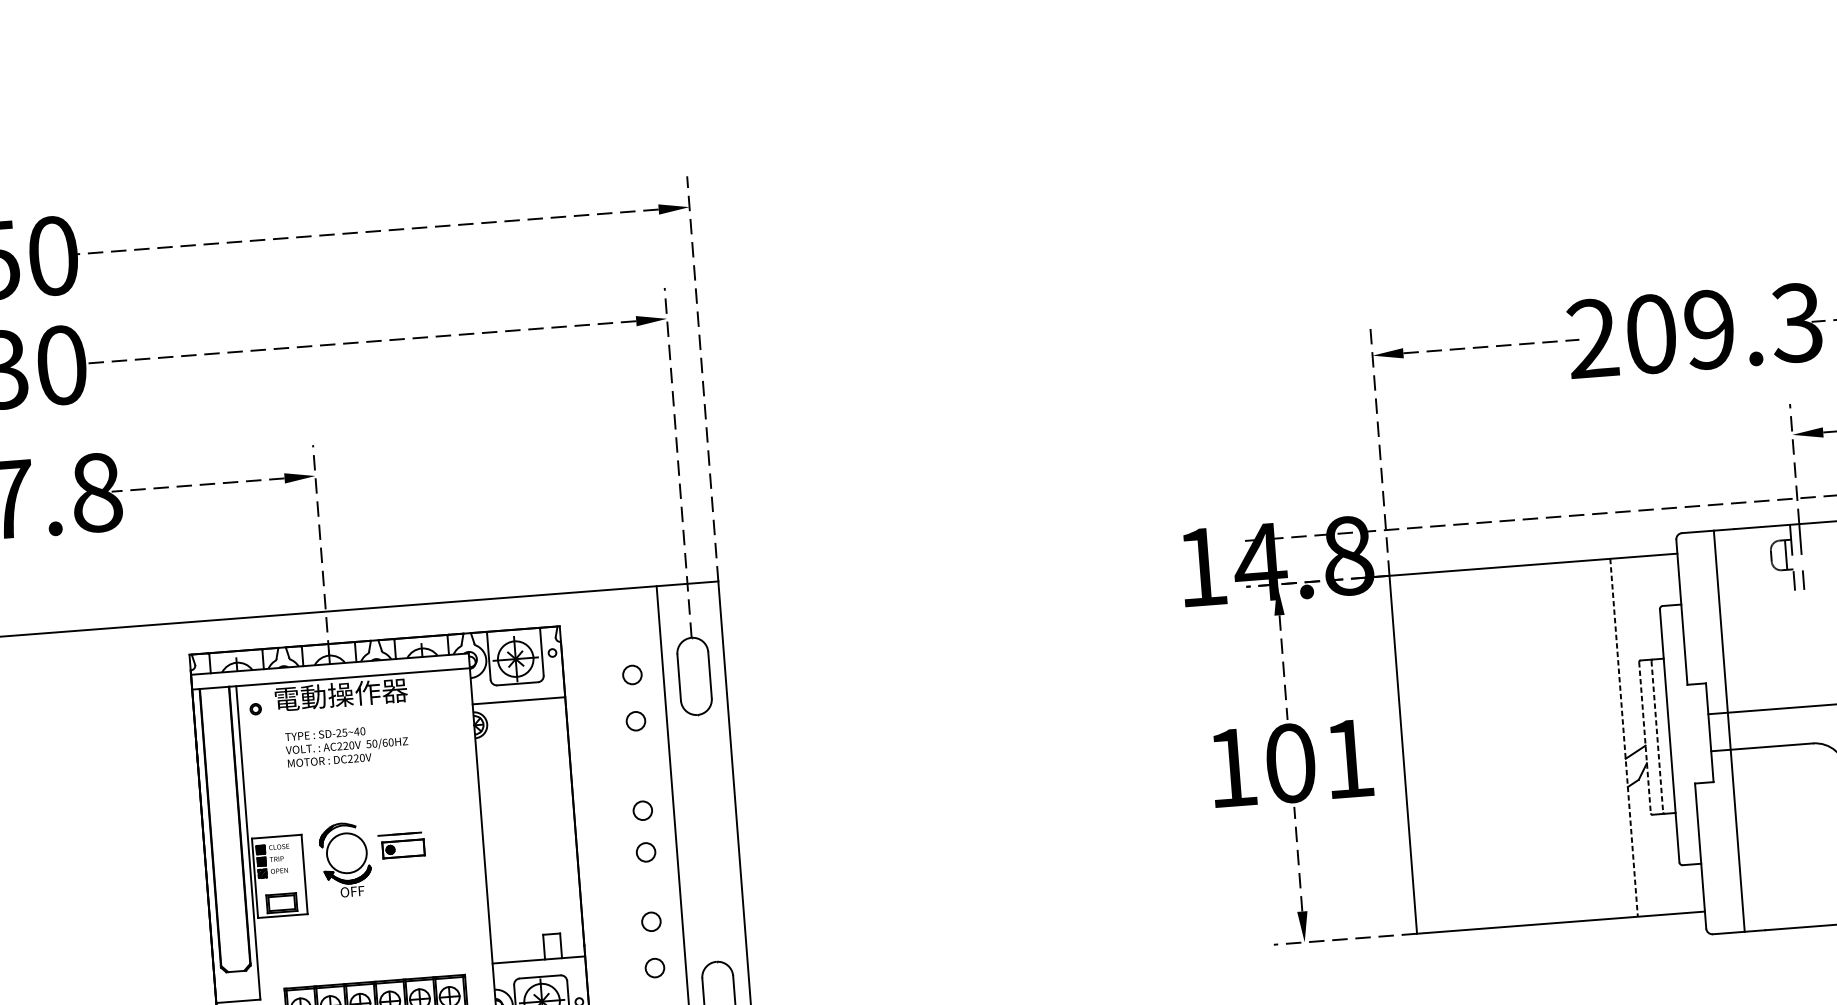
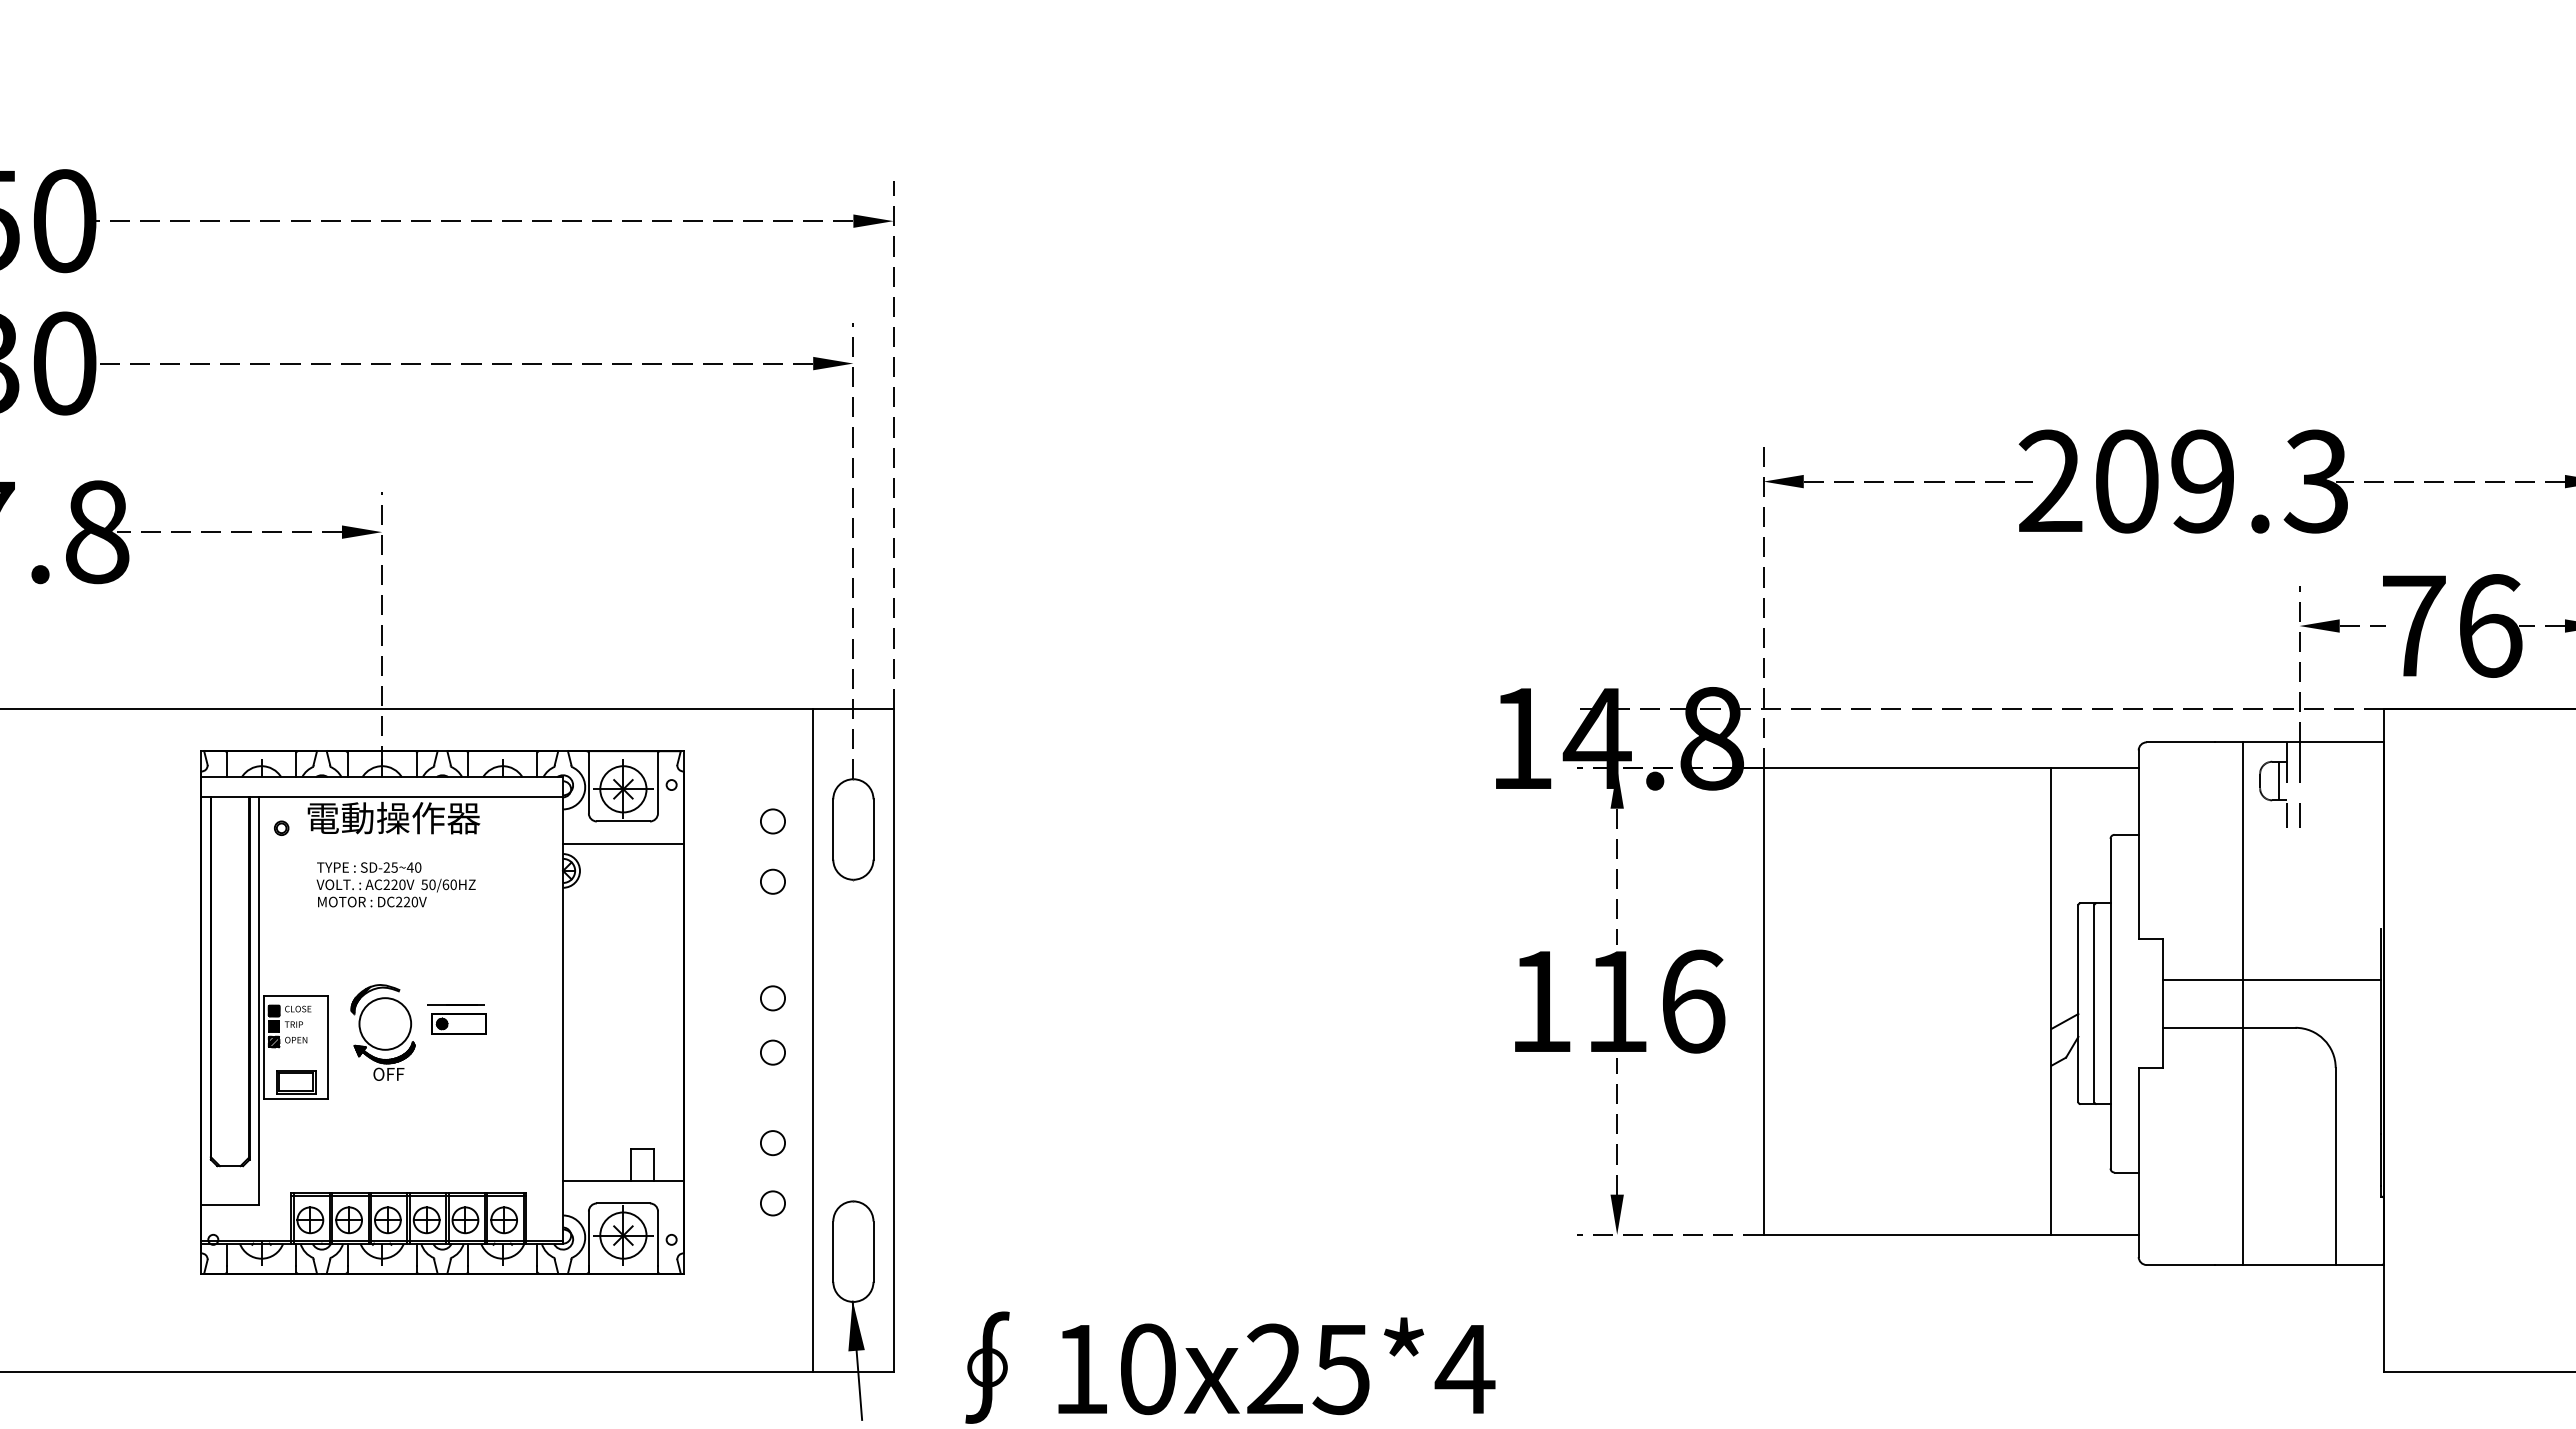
line: (1729, 731) -> (2243, 1003), moved
line: (1657, 736) -> (2094, 1003), dashed -> solid
line: (1645, 737) -> (2078, 1003), dashed -> solid
line: (1624, 738) -> (2051, 1002), dashed -> solid
text: (1320, 761) -> (1655, 1001), 101 -> 116

